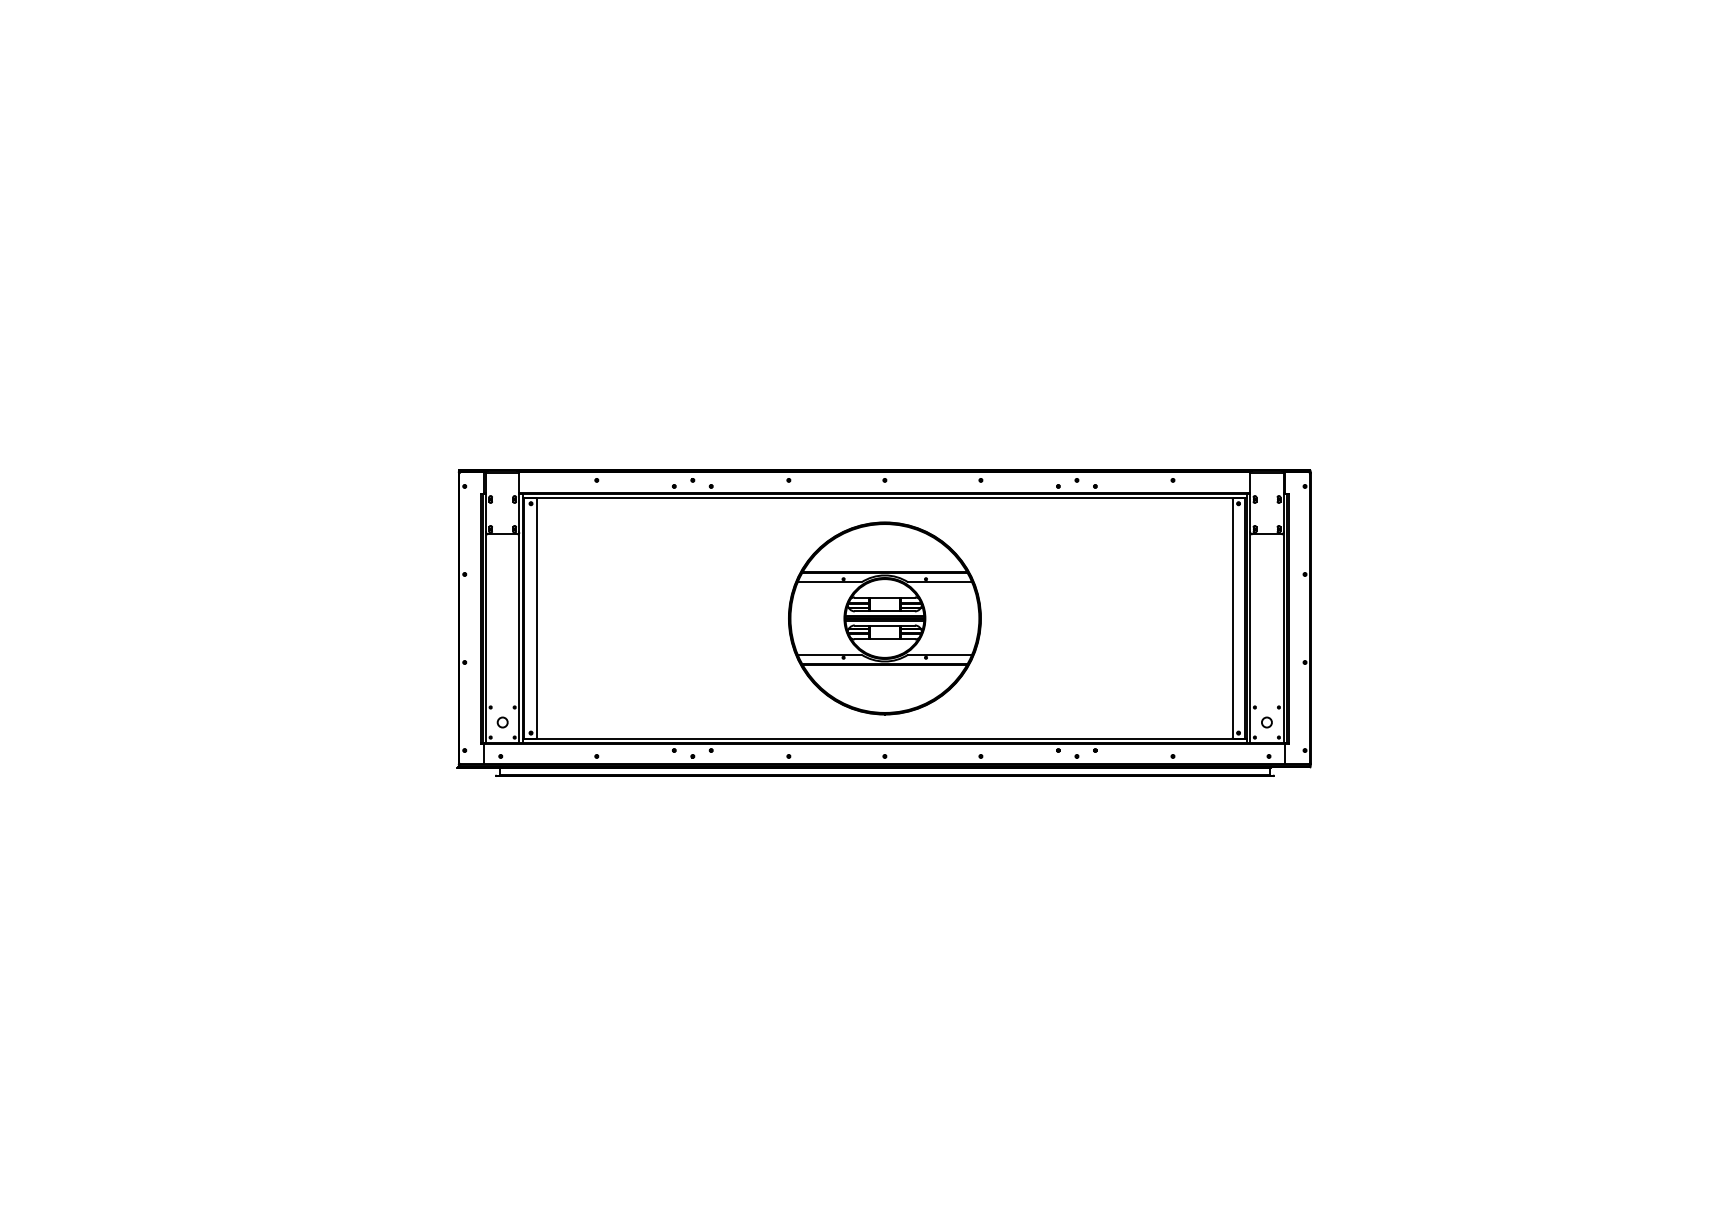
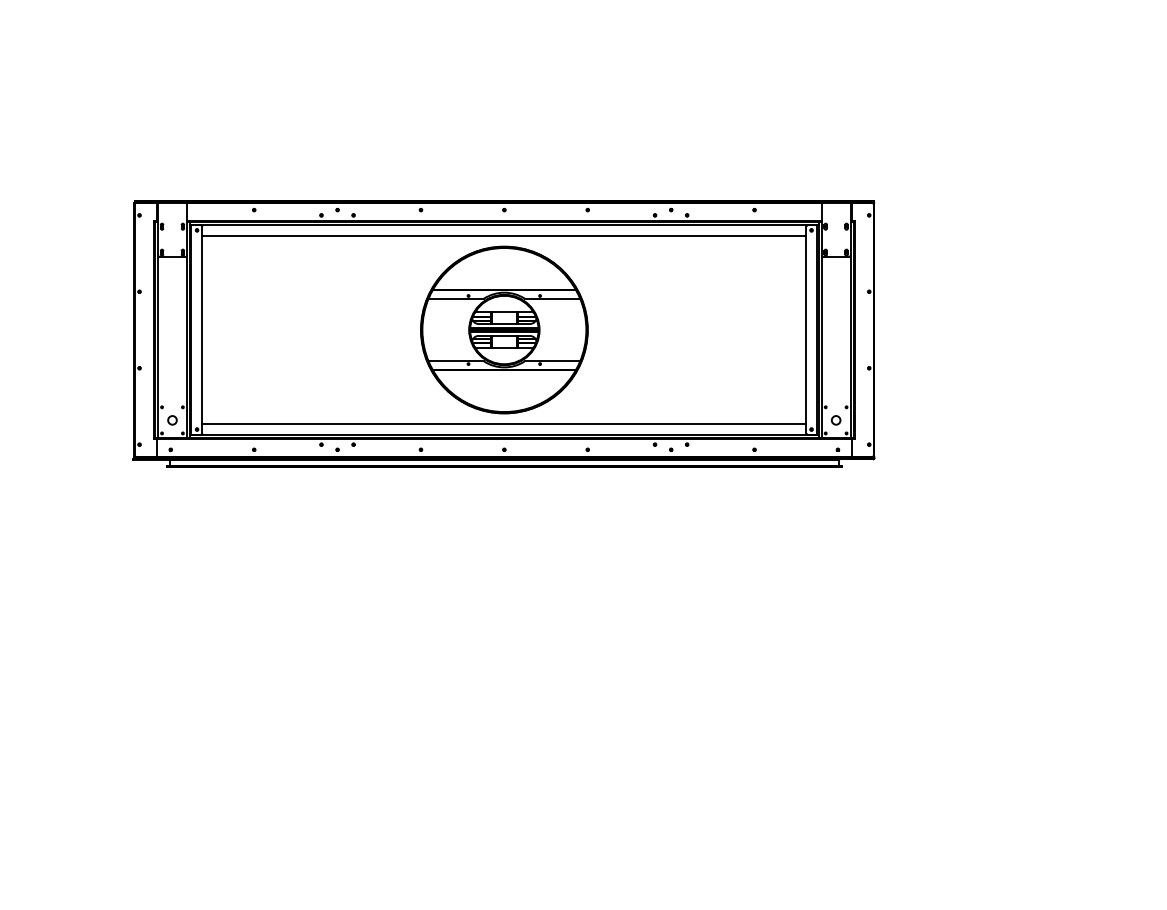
line: (884, 510) -> (504, 236), added
line: (884, 726) -> (504, 423), added

